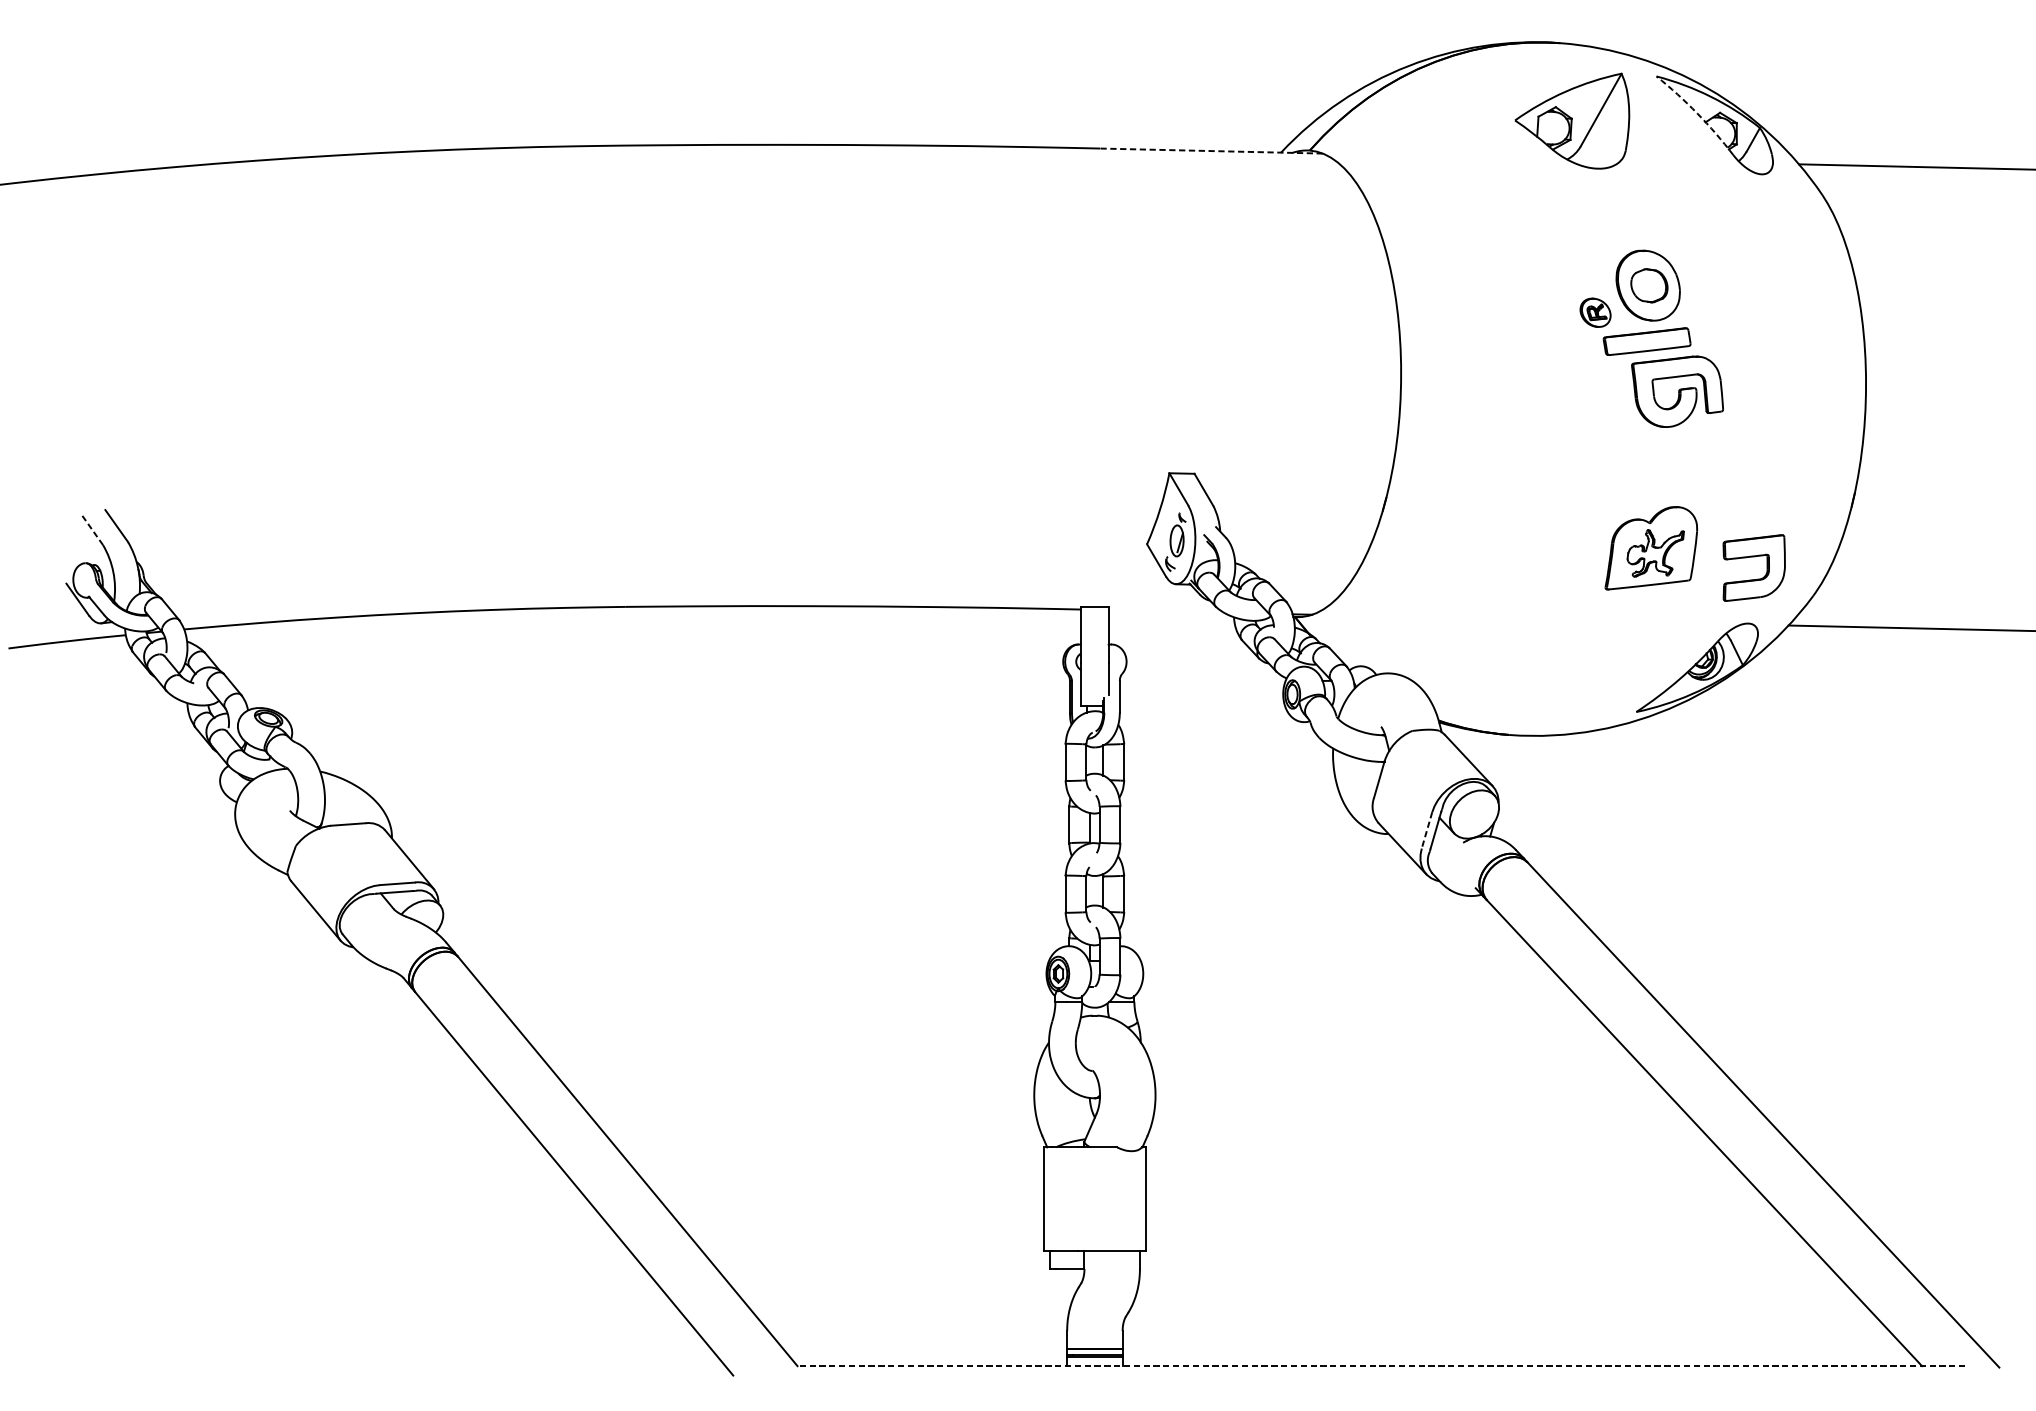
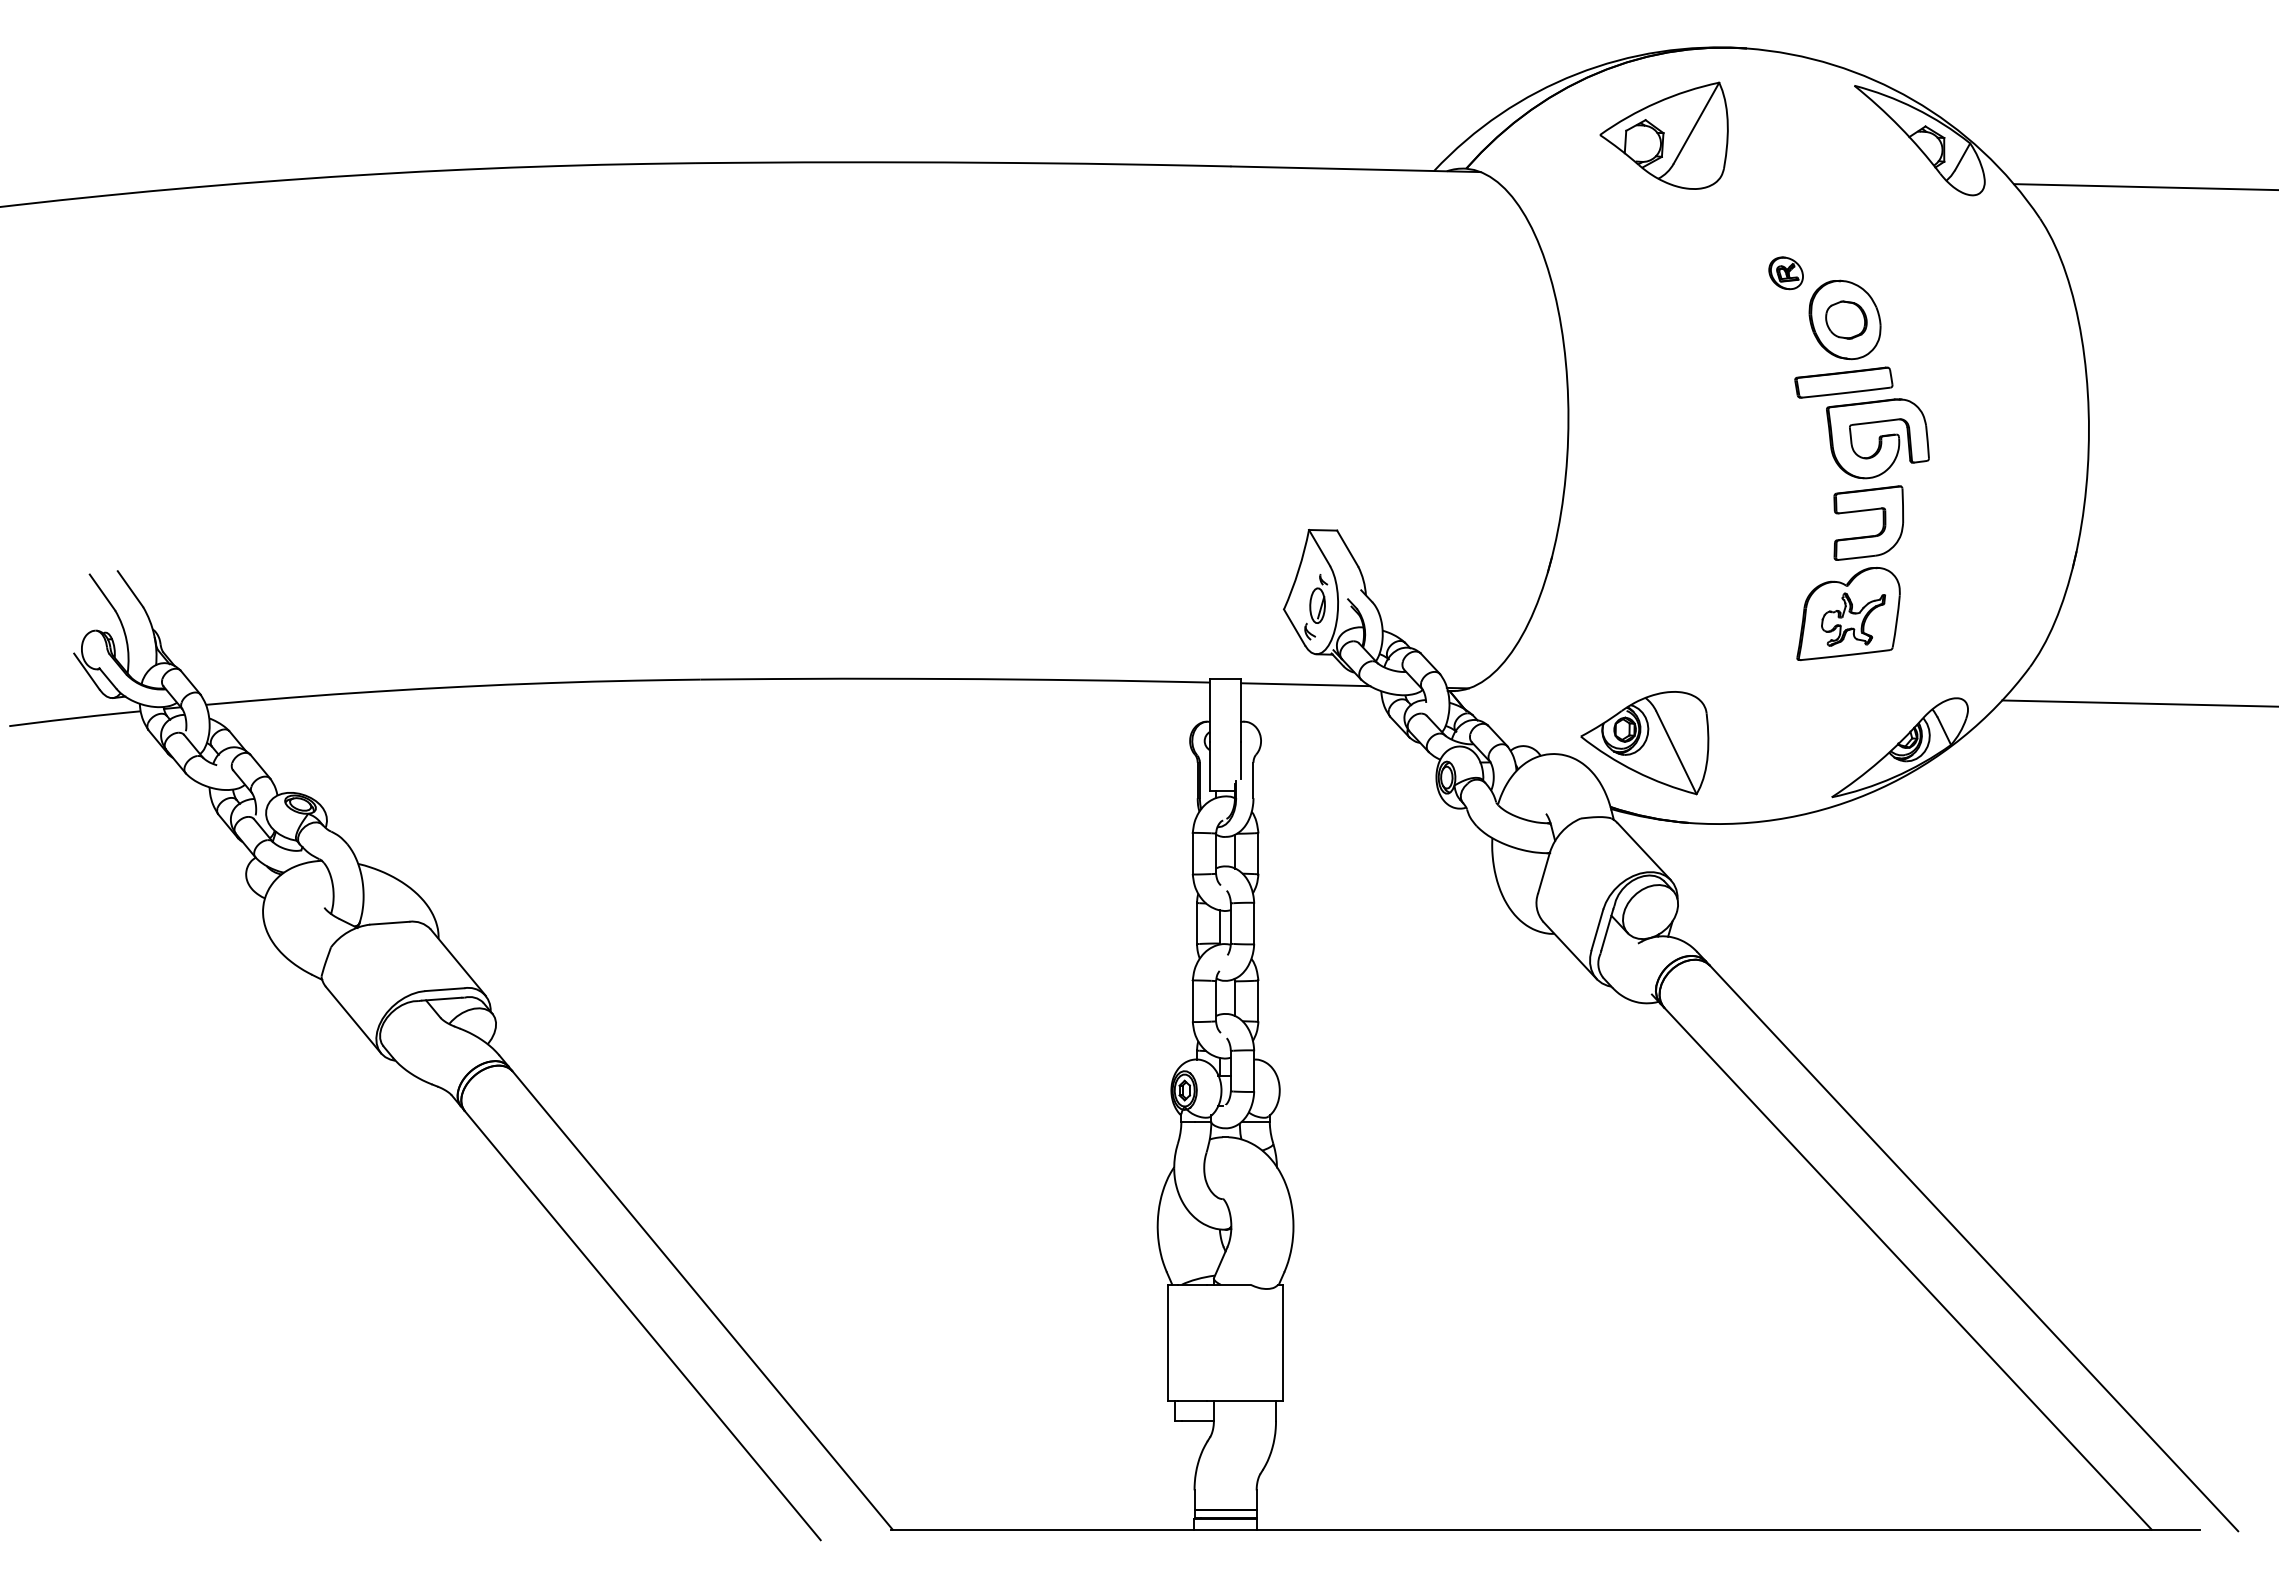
arc: (1697, 113) -> (1900, 127), dashed -> solid
part: (1571, 120) -> (1663, 135), moved
line: (1211, 151) -> (1356, 169), dashed -> solid
part: (1595, 312) -> (1785, 273), moved
line: (91, 529) -> (102, 592), dashed -> solid
part: (1752, 557) -> (1866, 511), moved
line: (1166, 611) -> (1305, 684), added
part: (1469, 663) -> (1644, 743), added
line: (1427, 830) -> (1597, 930), dashed -> solid
line: (1380, 1366) -> (1545, 1529), dashed -> solid

